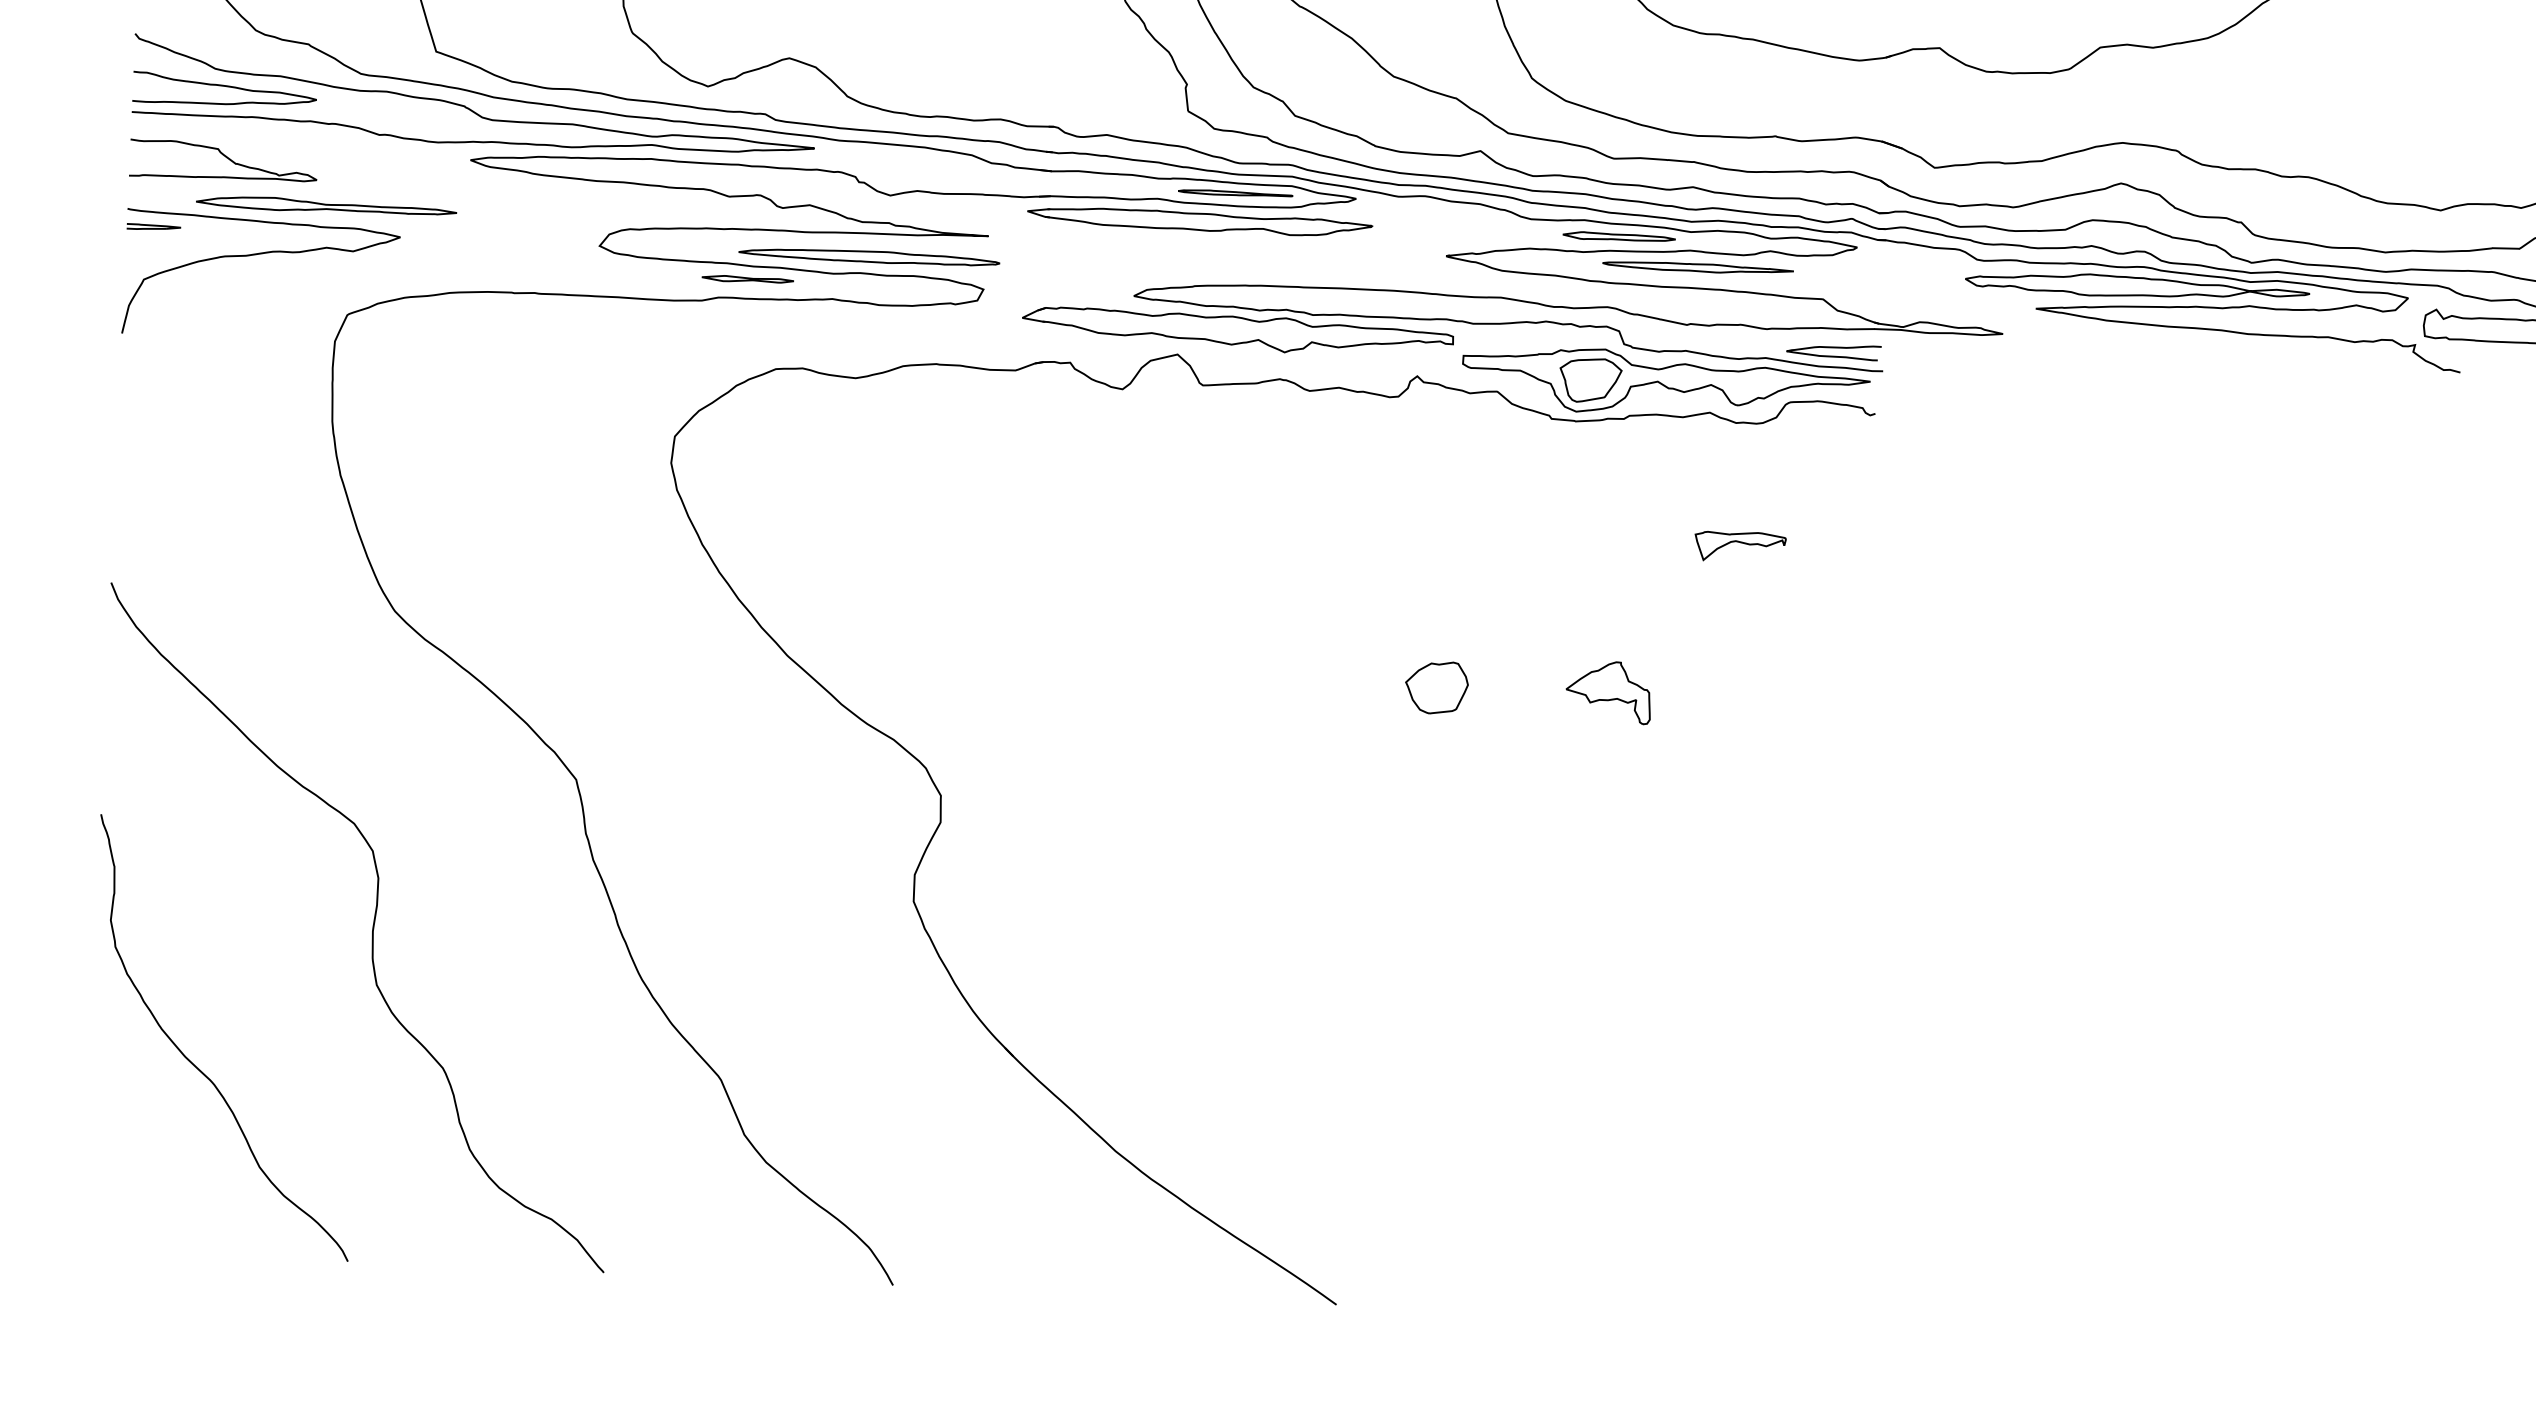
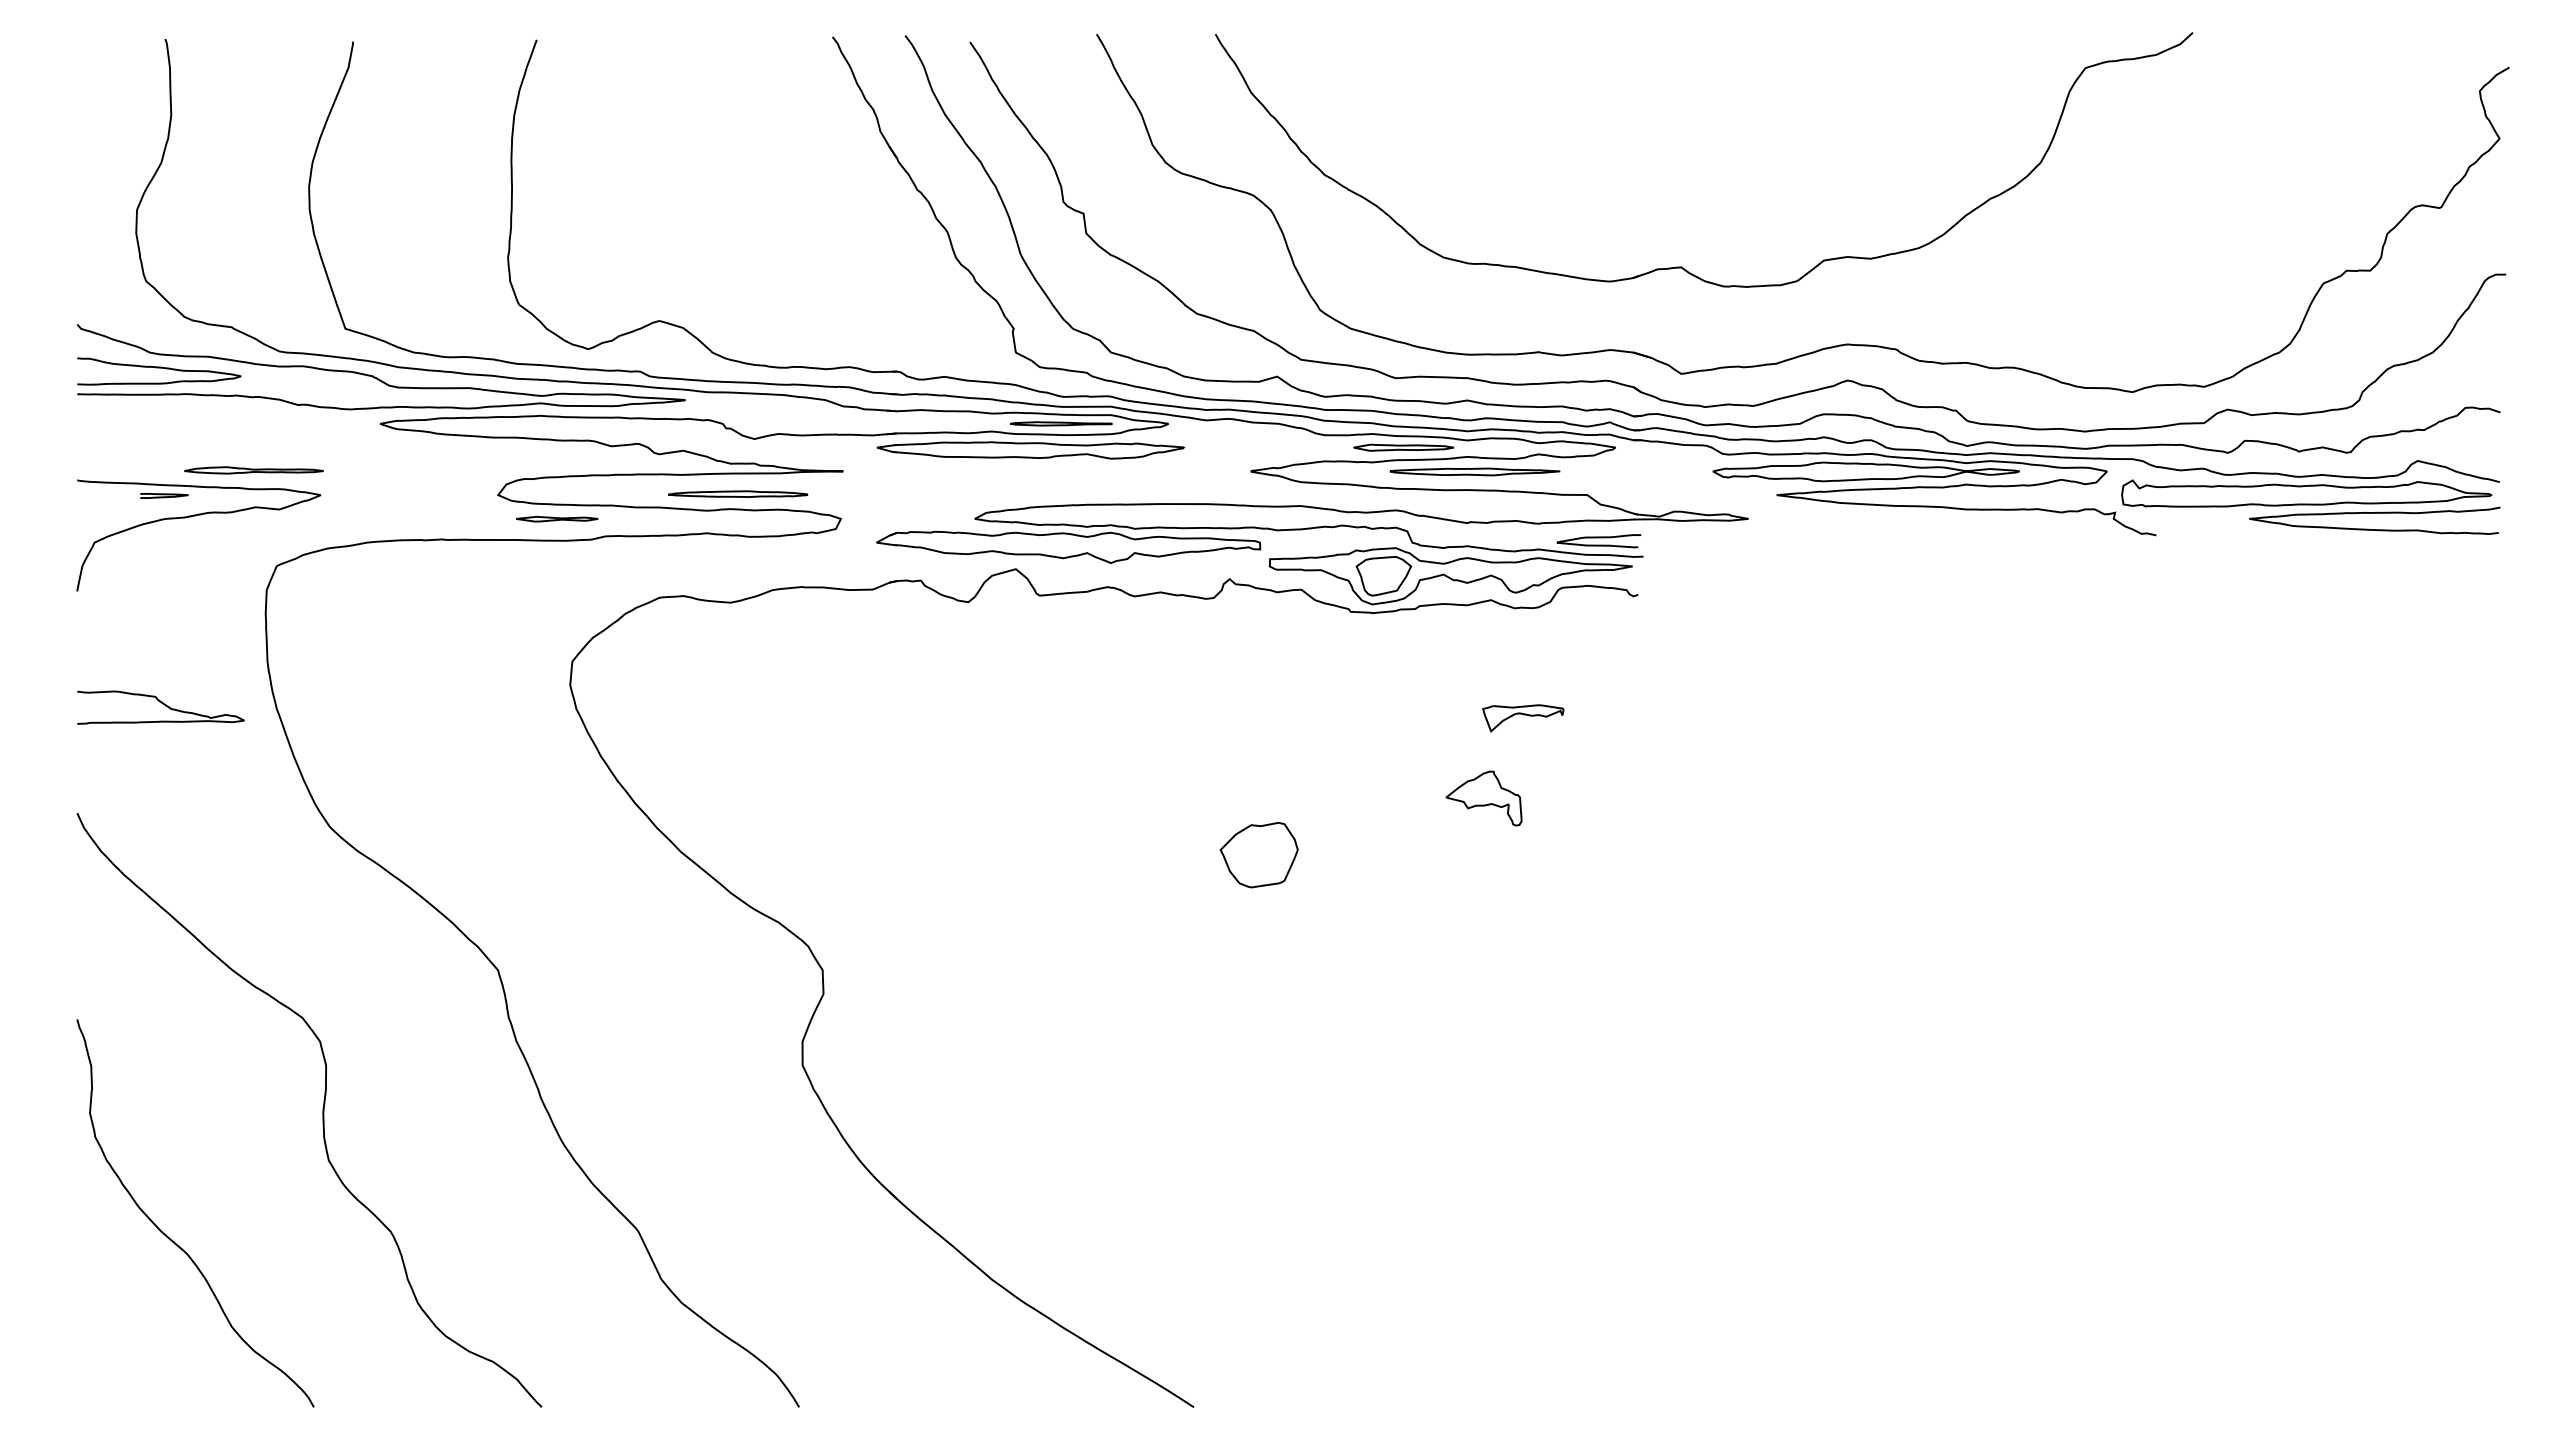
curve: (225, 158) -> (162, 704), moved
part: (325, 206) -> (253, 470), size x0.6
part: (154, 226) -> (164, 495), moved
part: (868, 255) -> (737, 493), size x0.6
part: (748, 279) -> (557, 519), moved
part: (1436, 688) -> (1258, 855), size x1.4
part: (1608, 692) -> (1483, 798), moved

